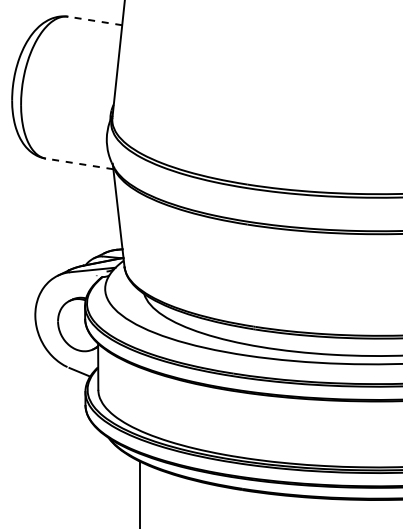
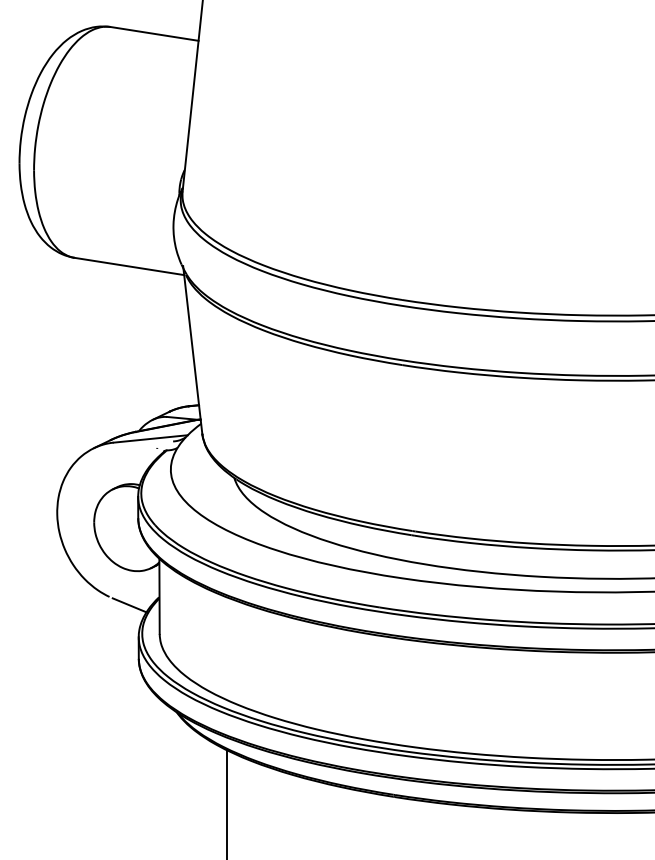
line: (94, 20) -> (153, 33), dashed -> solid
line: (79, 163) -> (129, 265), dashed -> solid

